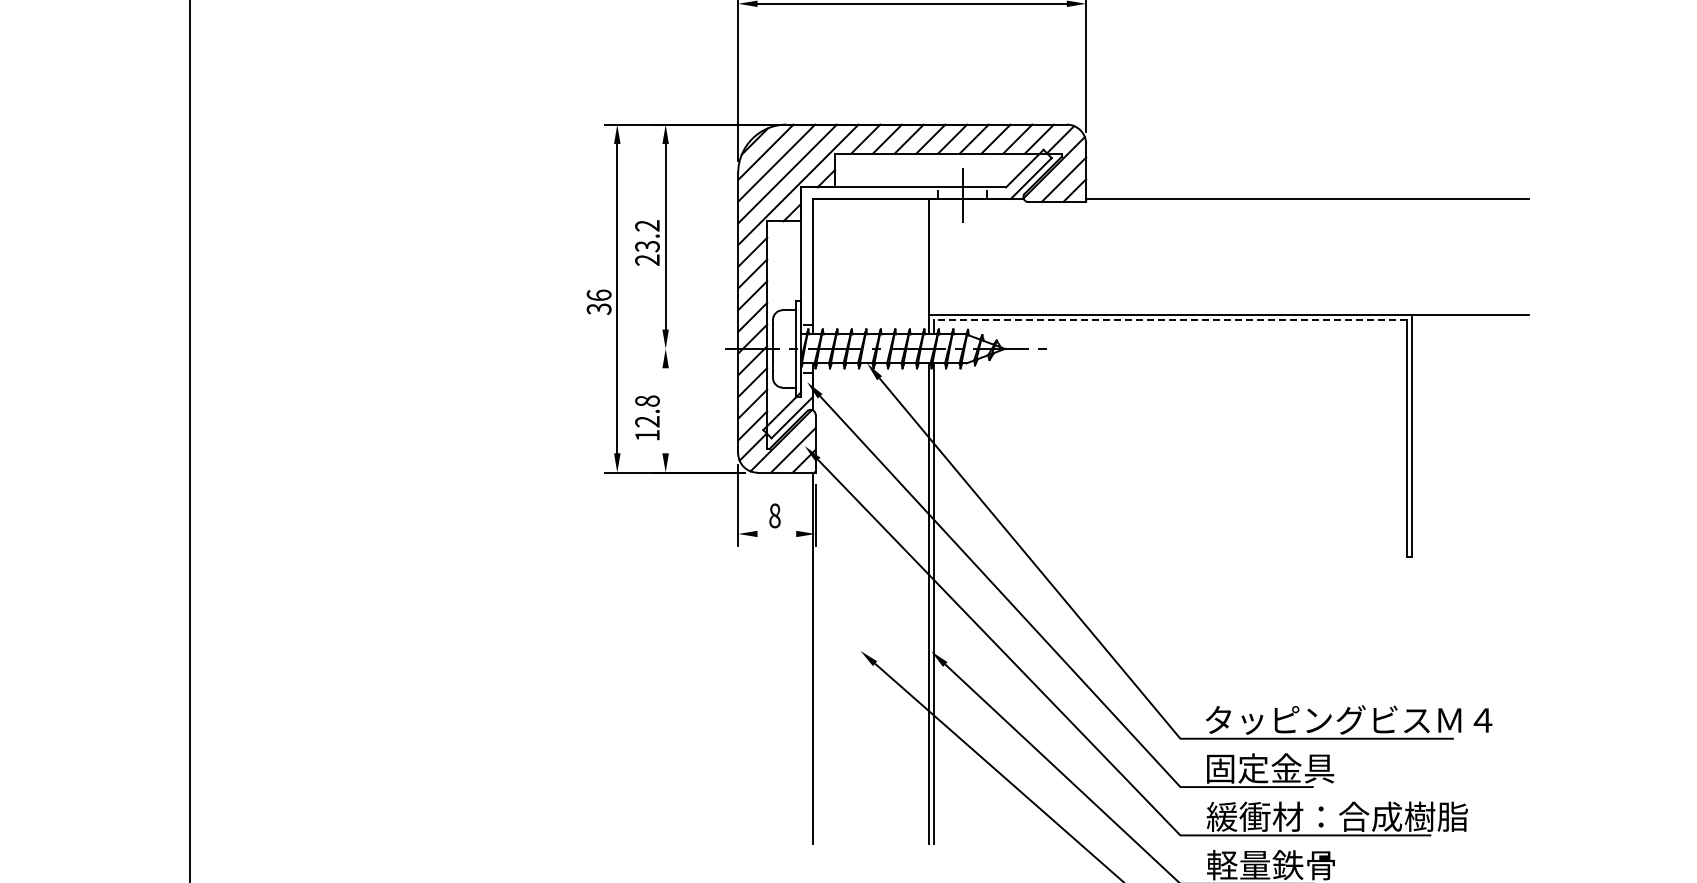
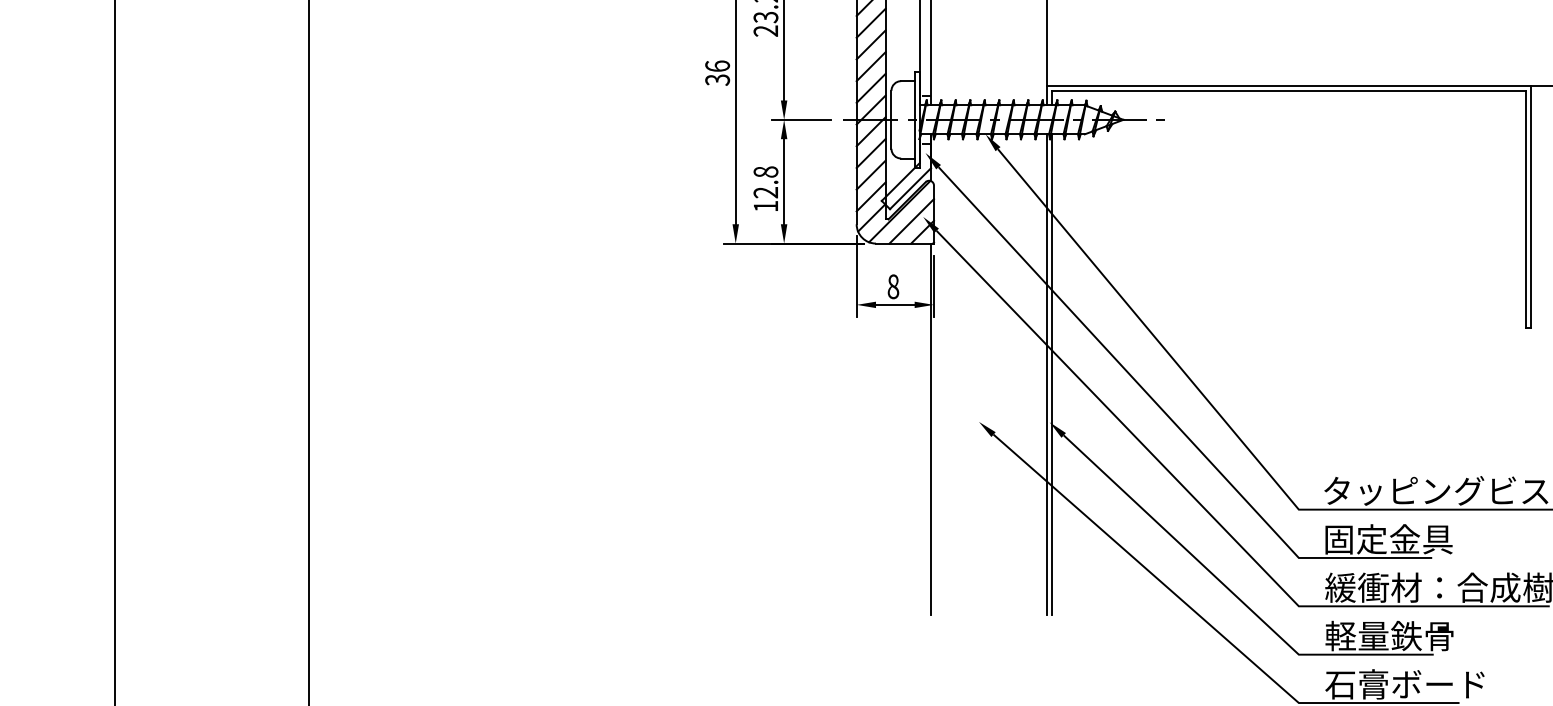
line: (1170, 319) -> (1288, 90), dashed -> solid
line: (682, 348) -> (800, 119), added
line: (665, 410) -> (783, 181), added
line: (776, 533) -> (894, 304), added

